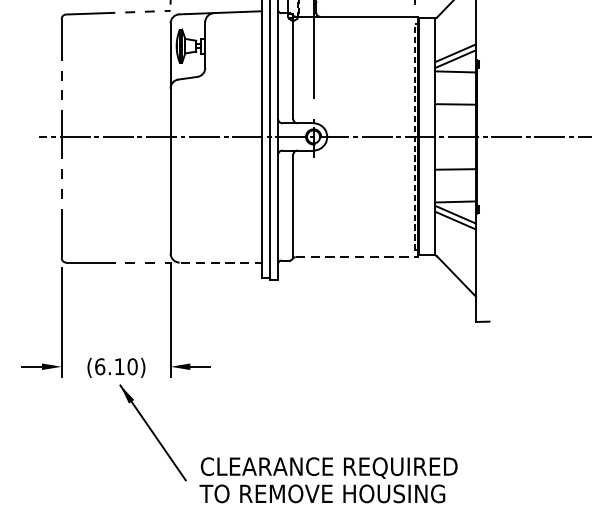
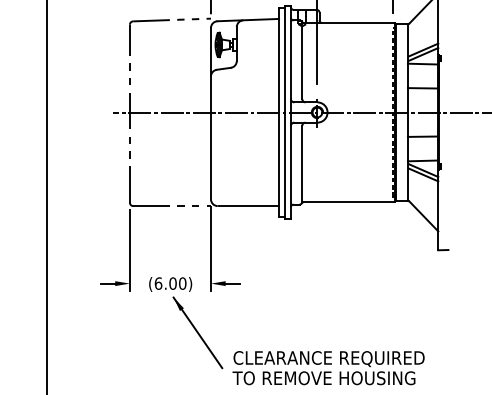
line: (356, 257) -> (349, 202), dashed -> solid
line: (222, 263) -> (249, 206), dashed -> solid
text: (118, 366) -> (172, 283), (6.10) -> (6.00)

